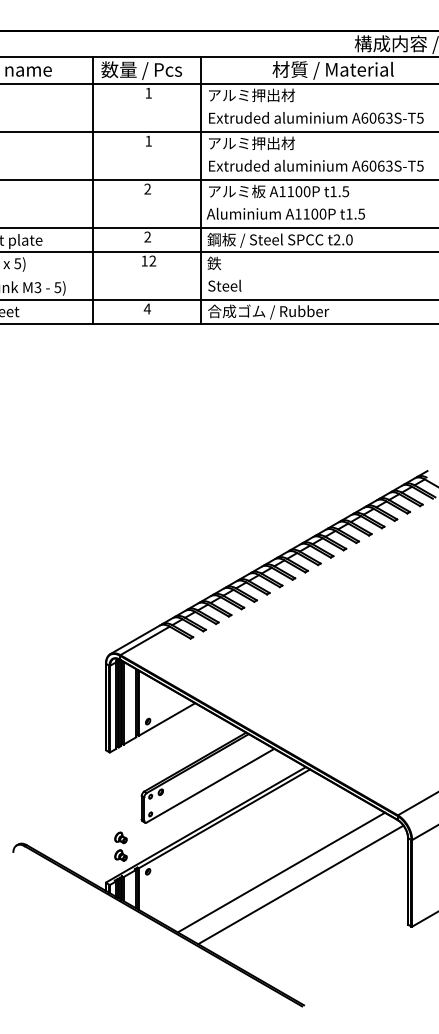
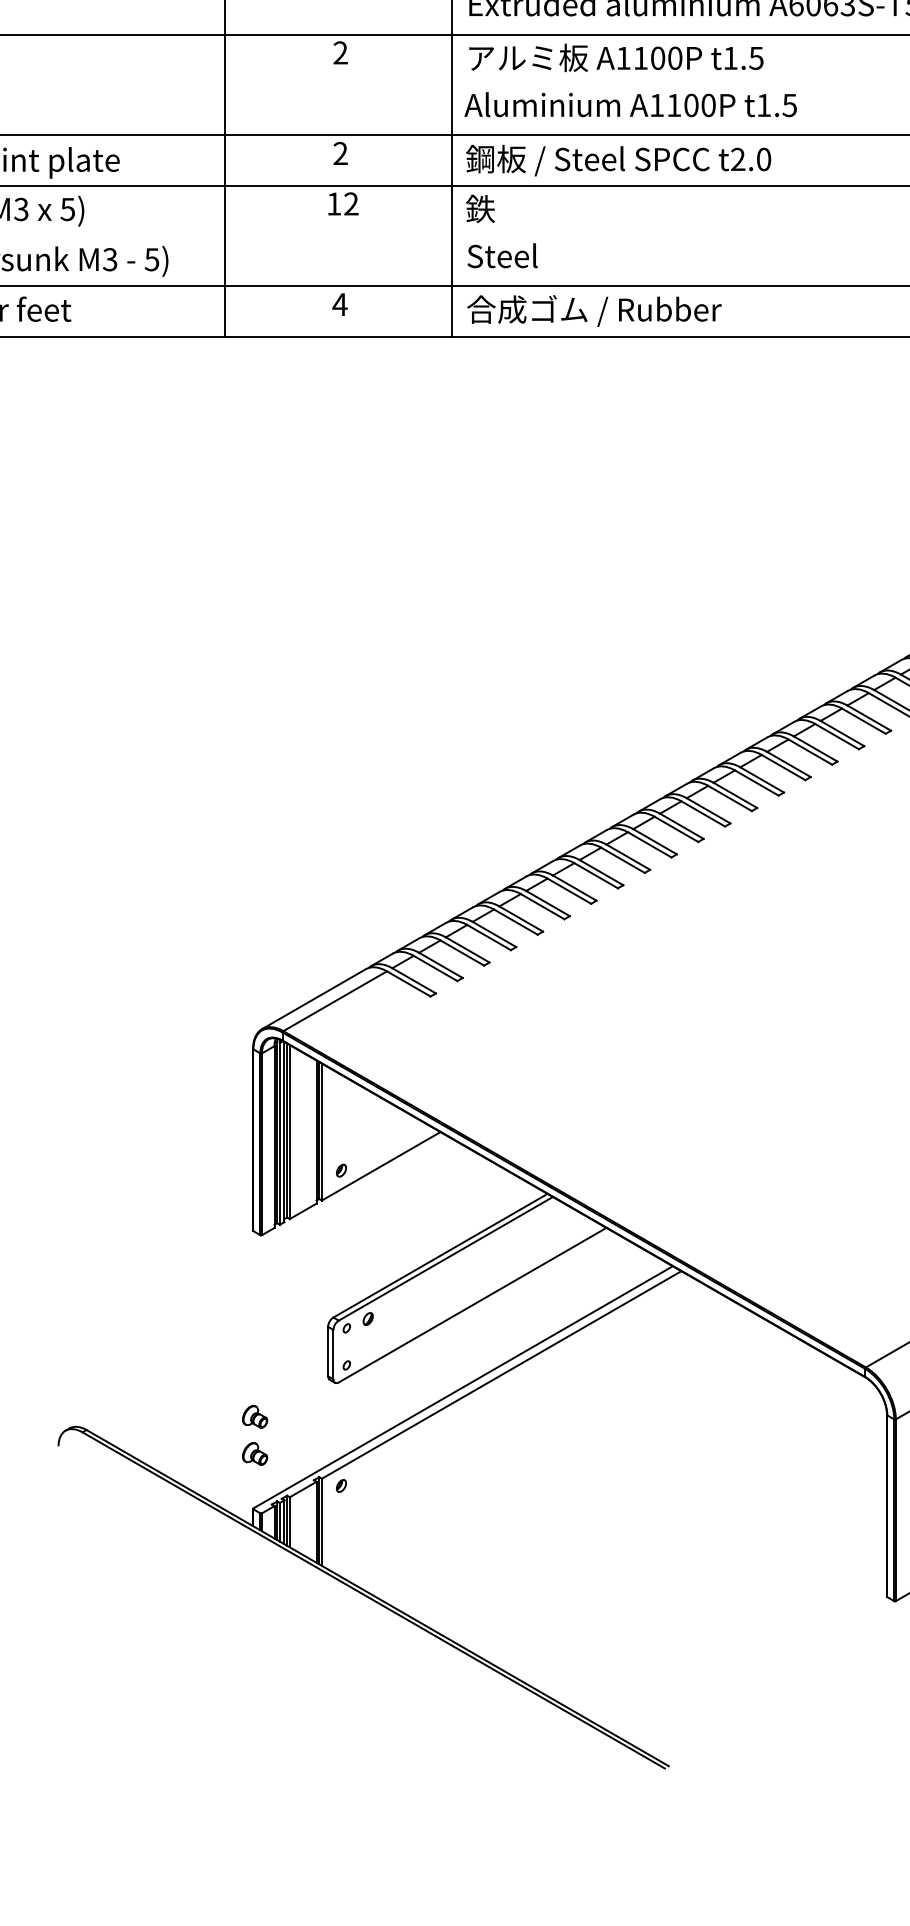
part: (120, 846) -> (254, 1434), moved
line: (281, 872) -> (621, 1487), removed
line: (300, 884) -> (661, 1512), removed

